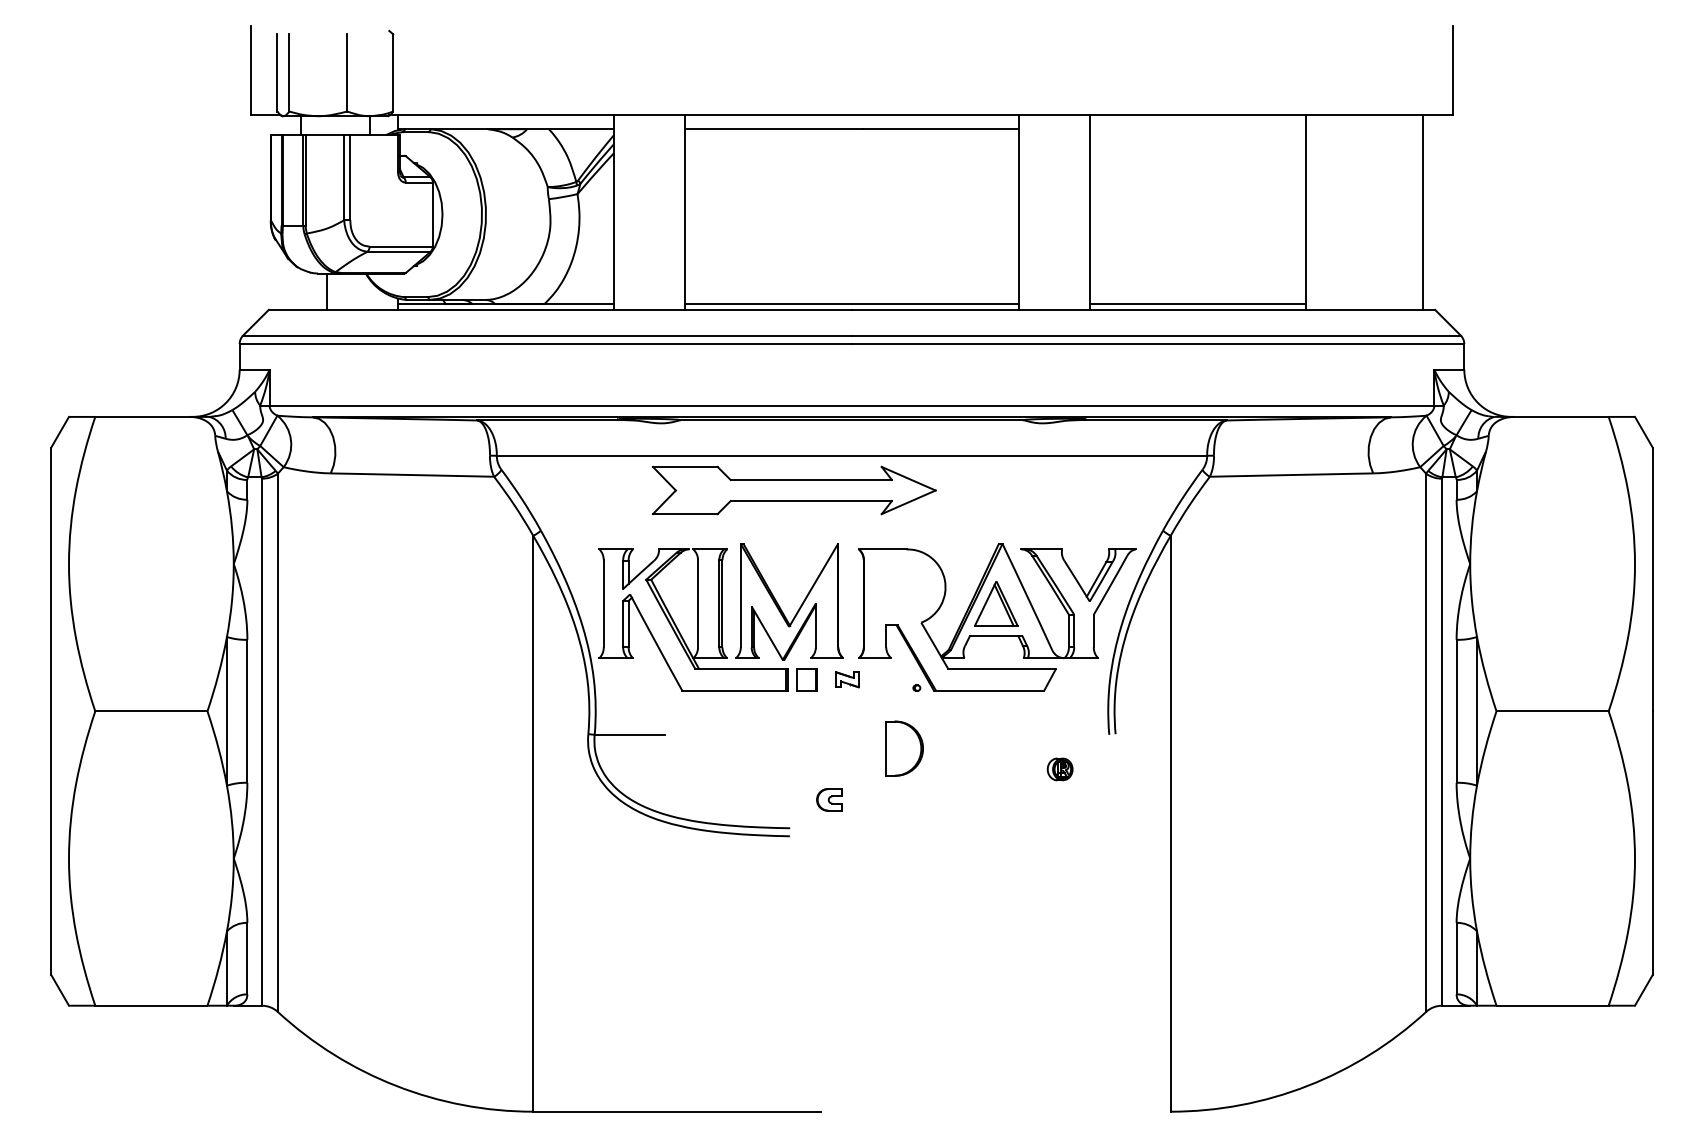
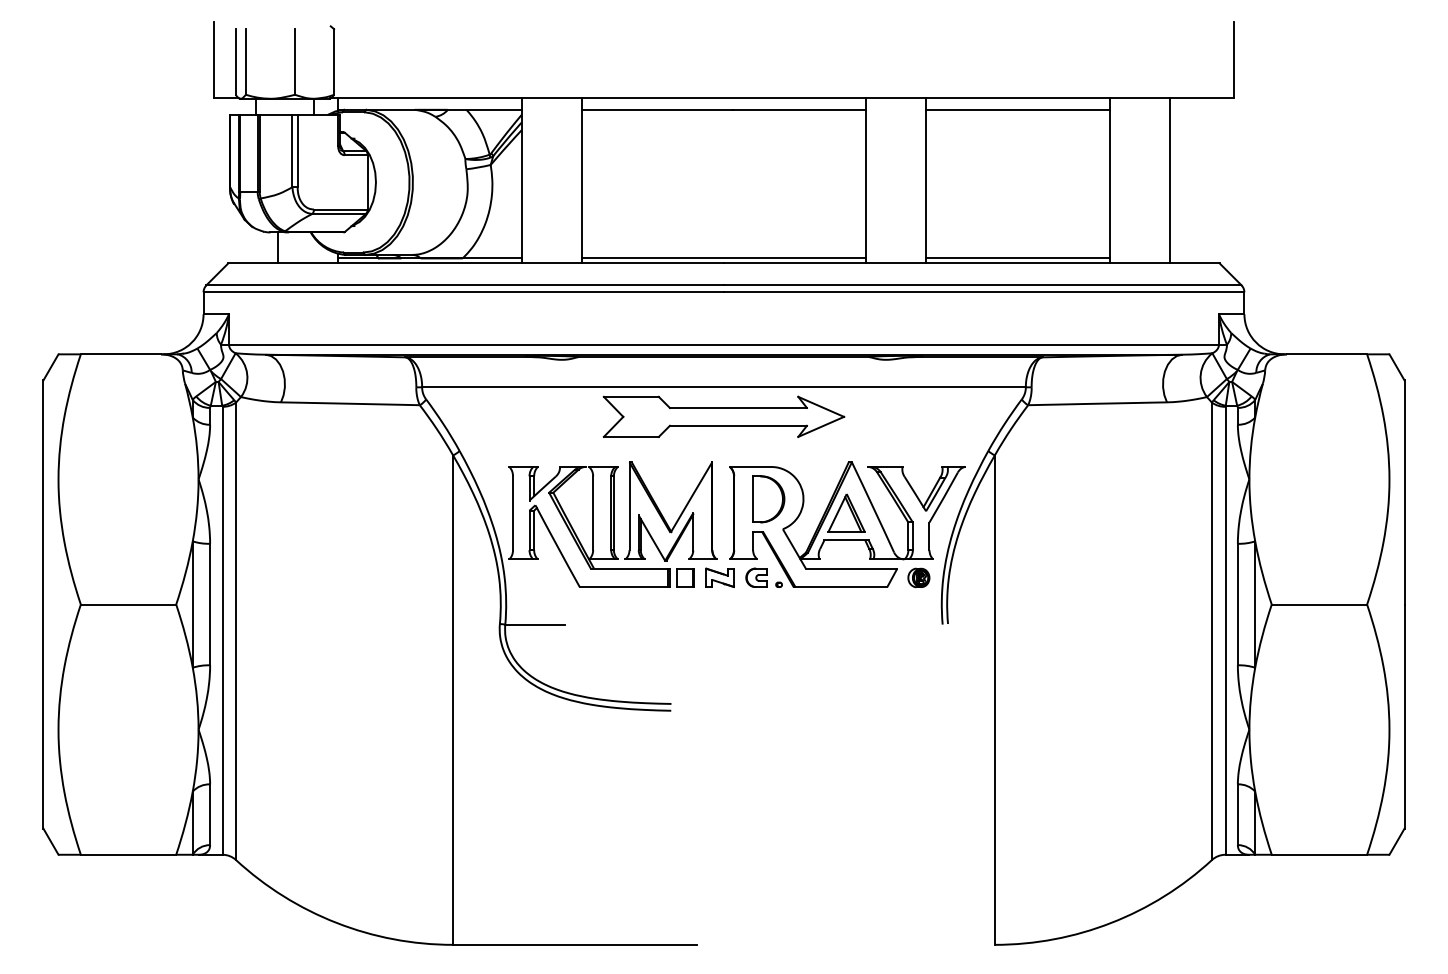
line: (1198, 128) -> (1018, 109), added
line: (1423, 212) -> (1170, 180), moved
part: (793, 490) -> (723, 416), moved
part: (846, 679) -> (719, 577), size x1.43
part: (904, 748) -> (768, 499), moved
part: (1059, 768) -> (918, 577), moved
part: (829, 799) -> (756, 577), moved

